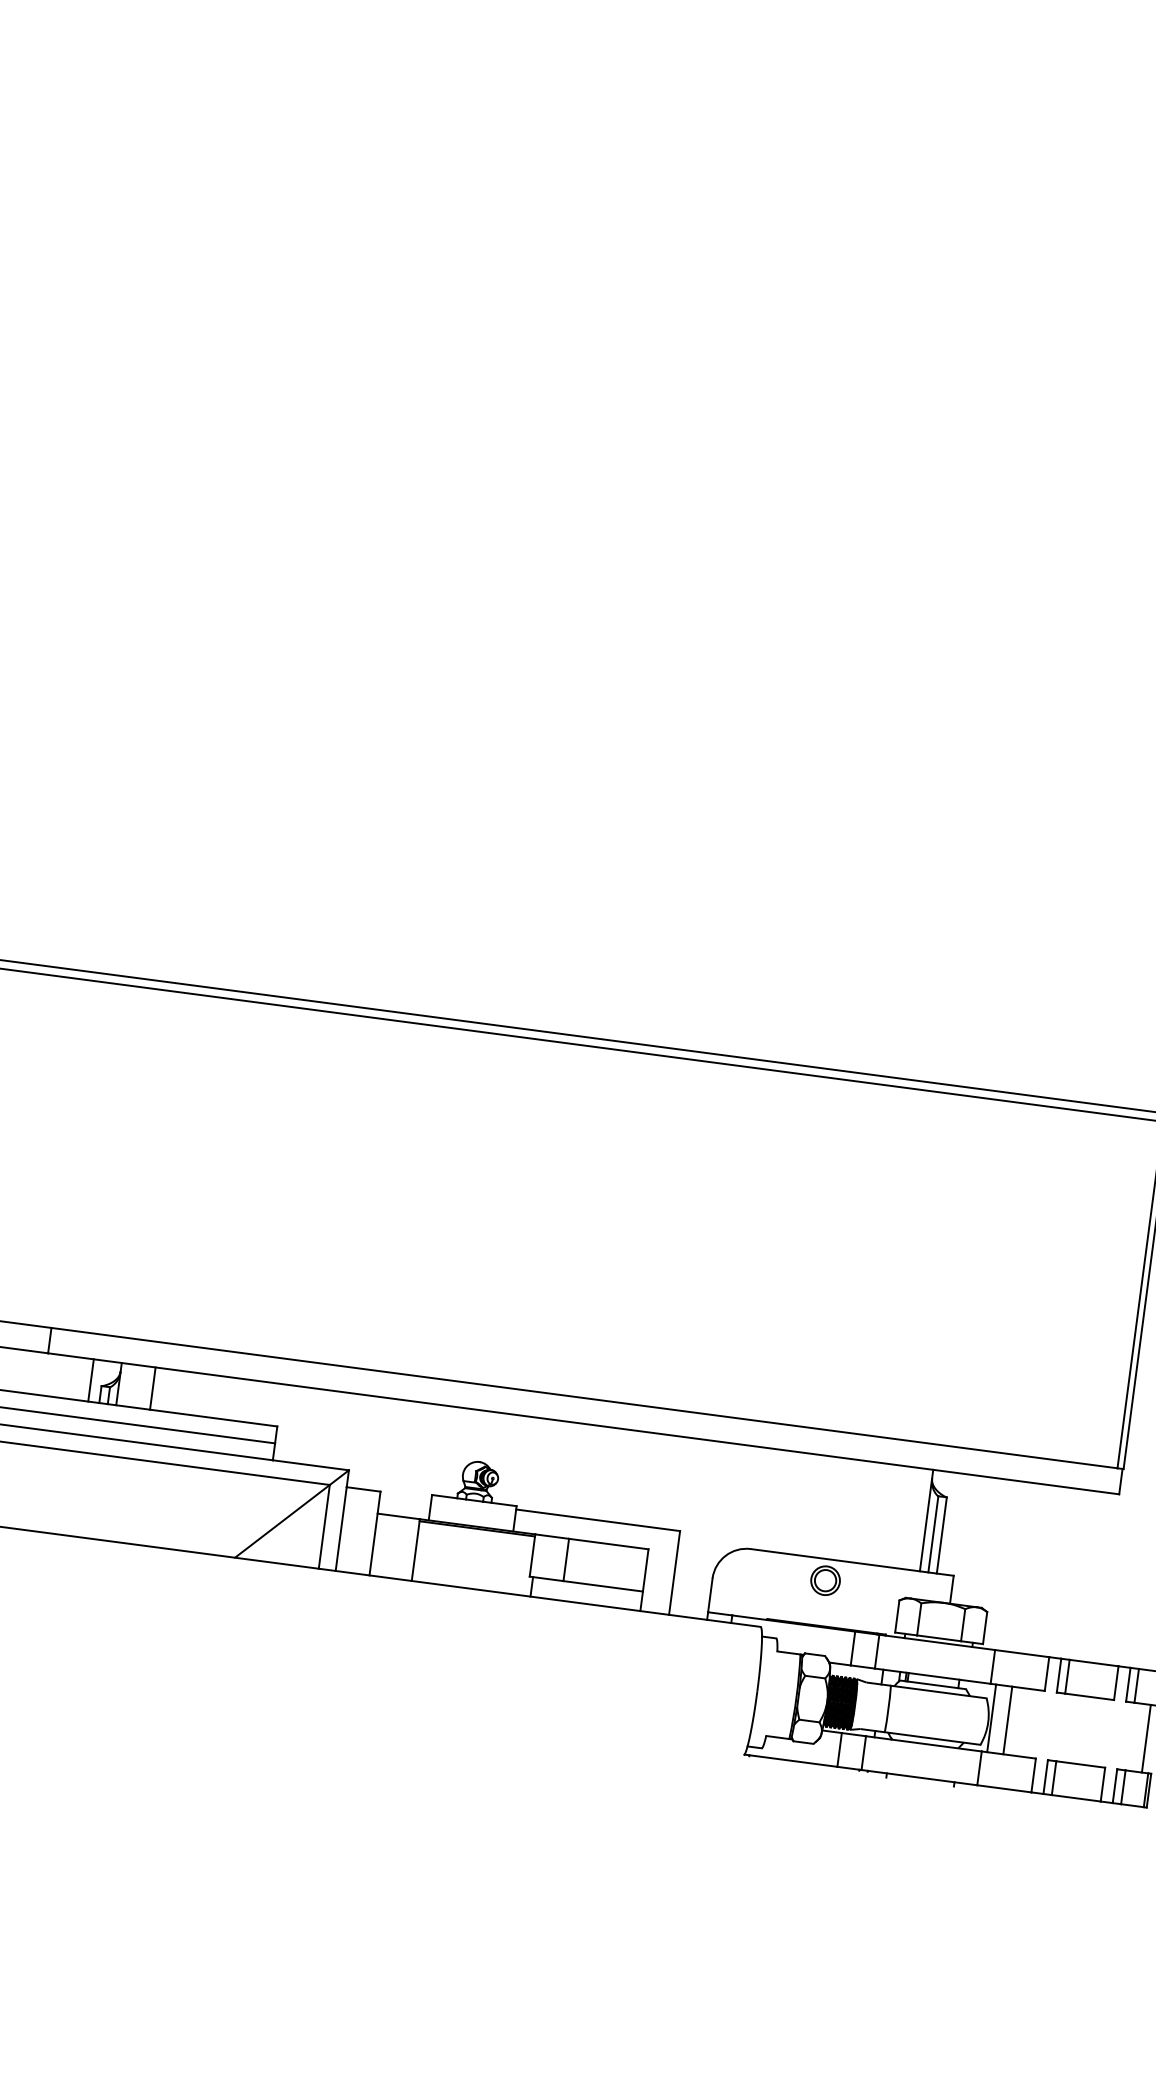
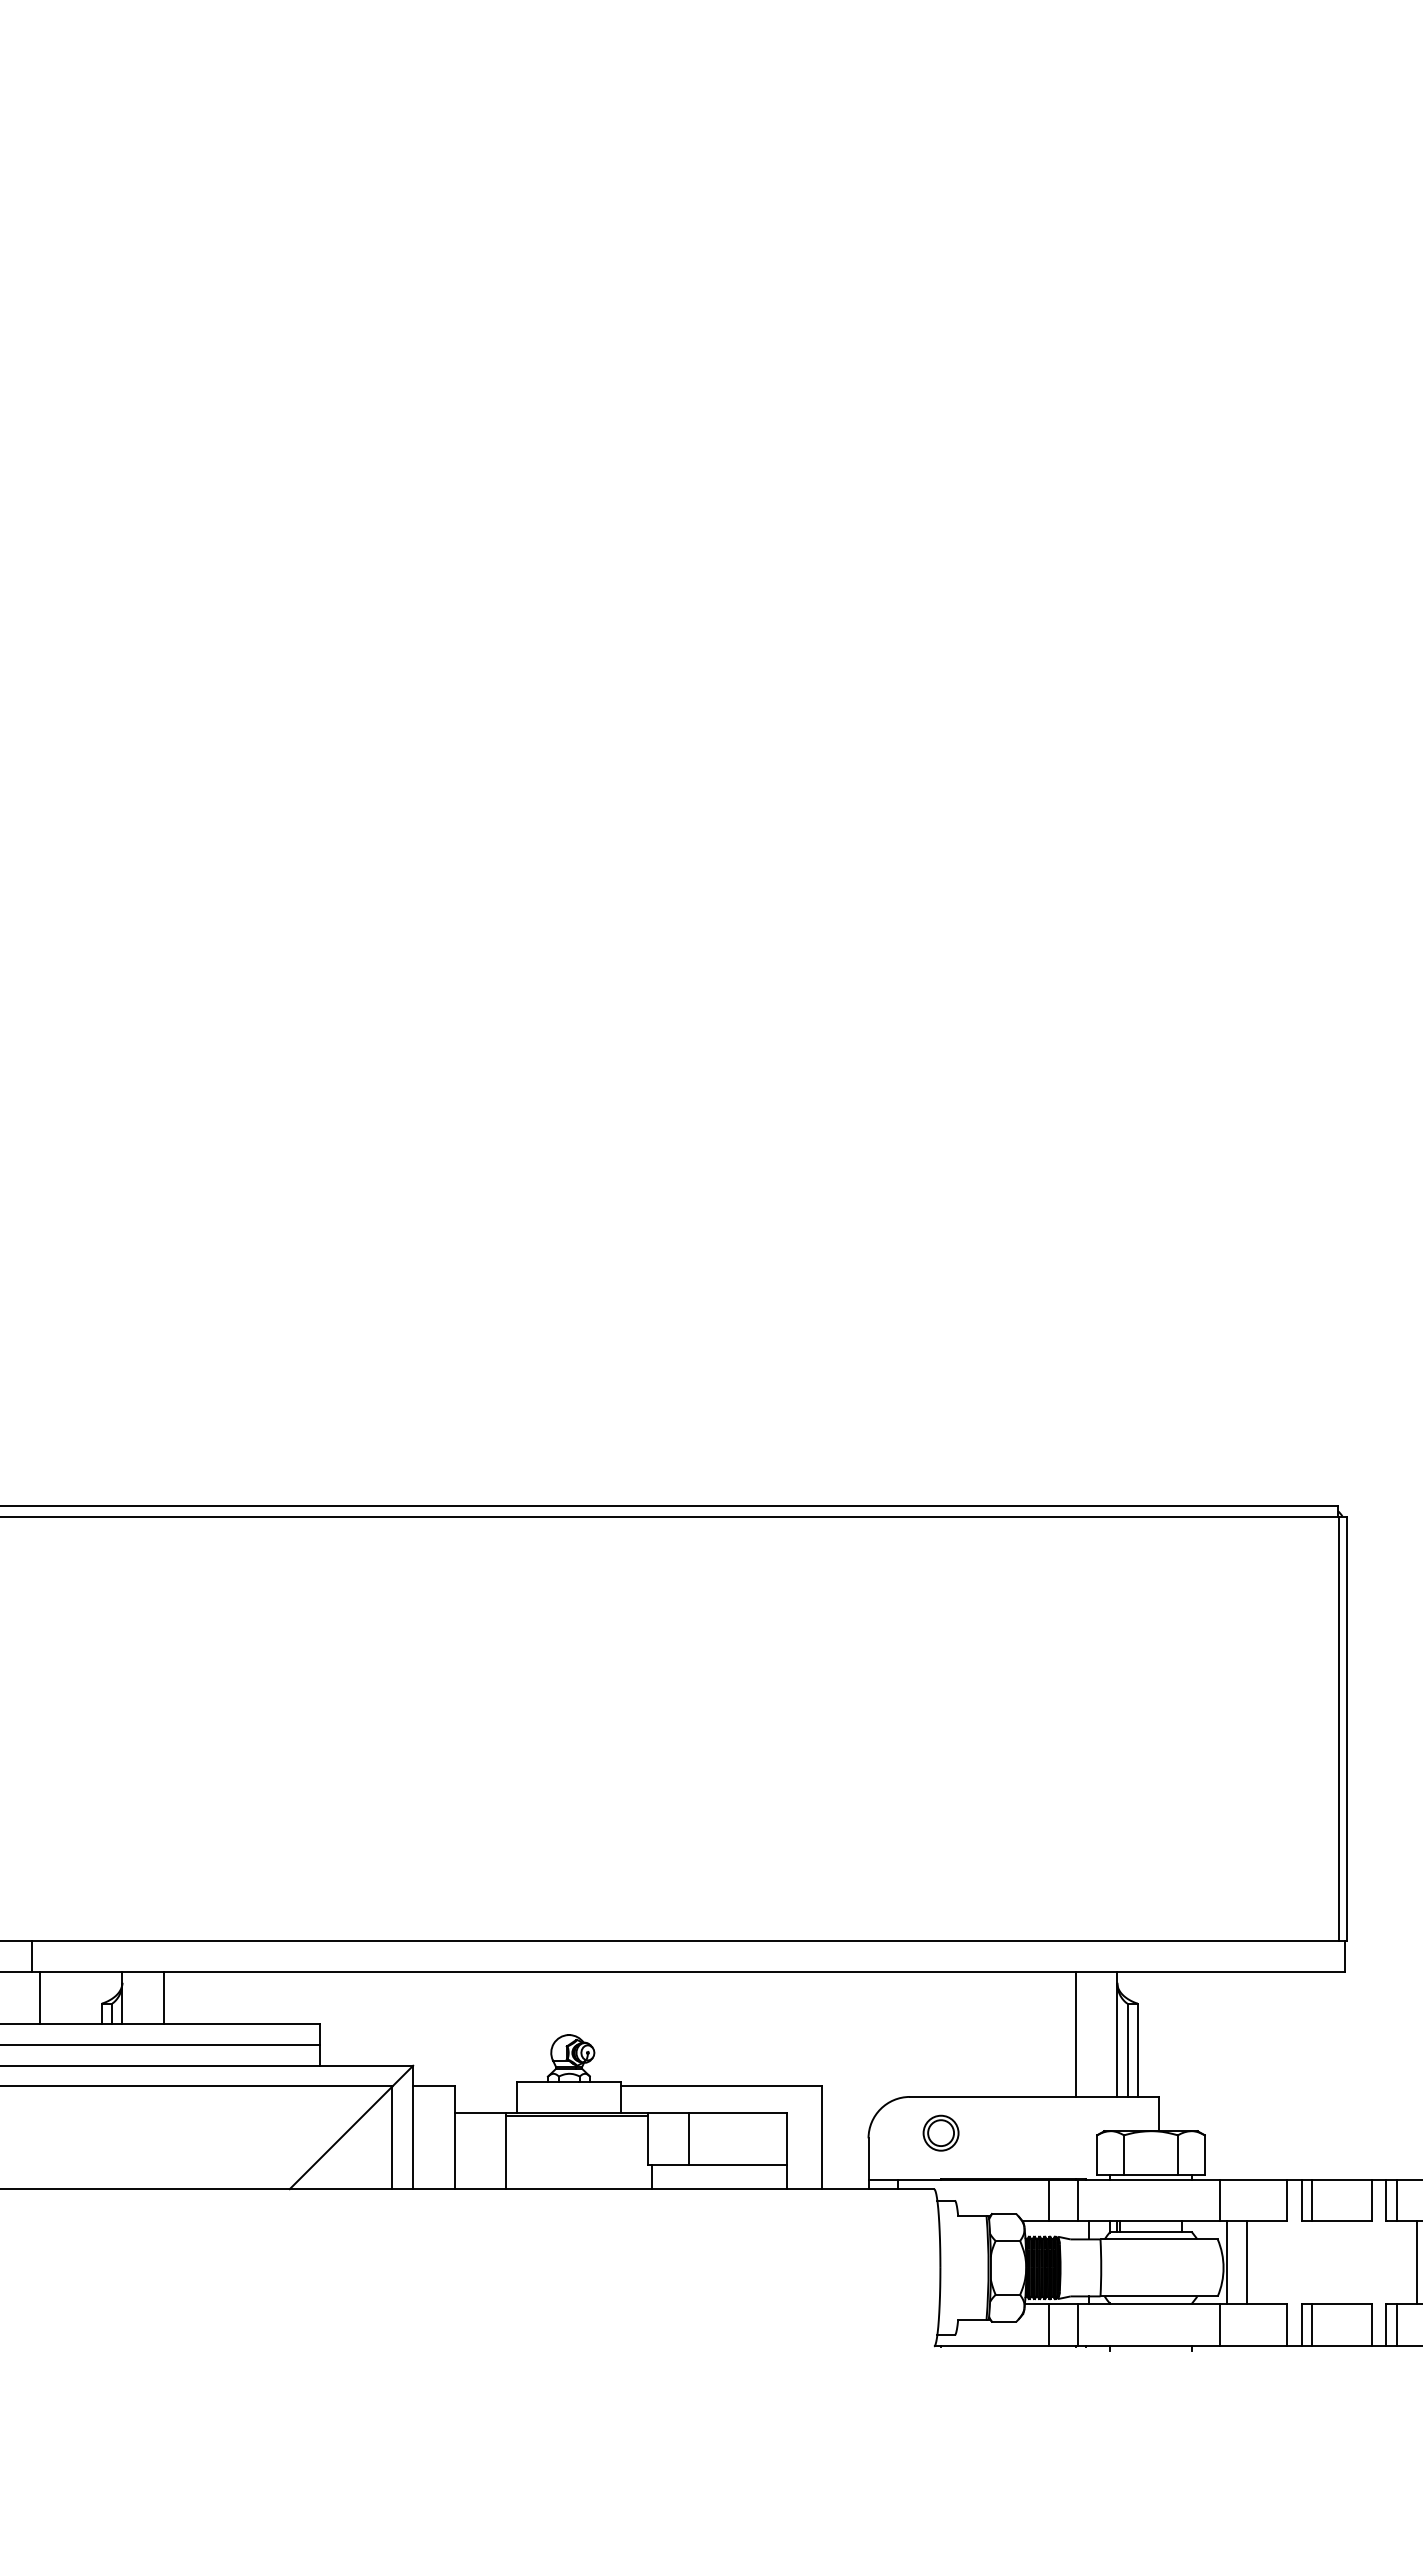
line: (91, 1380) -> (40, 1998), moved
line: (892, 1515) -> (1075, 2034), added
part: (825, 1580) -> (940, 2132), moved

